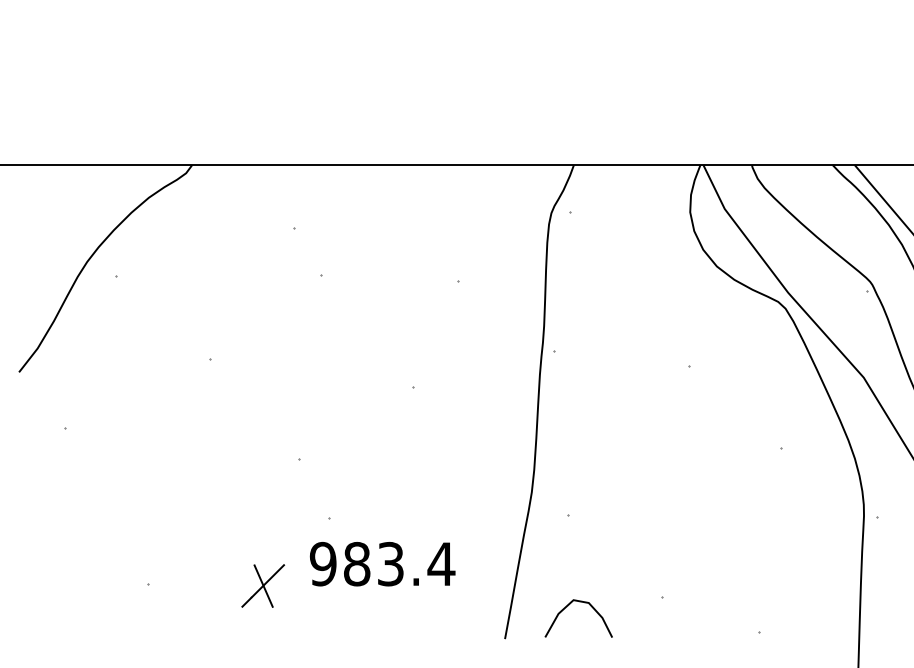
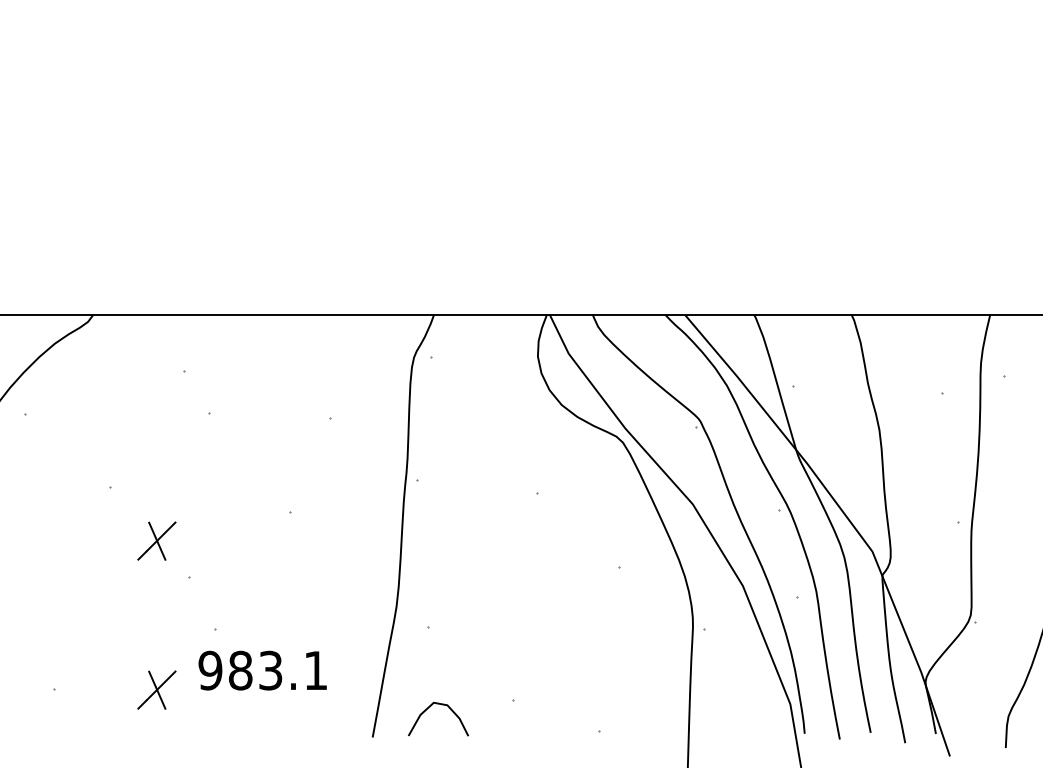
part: (262, 418) -> (156, 540), added
text: (440, 564) -> (315, 670), 983.4 -> 983.1

